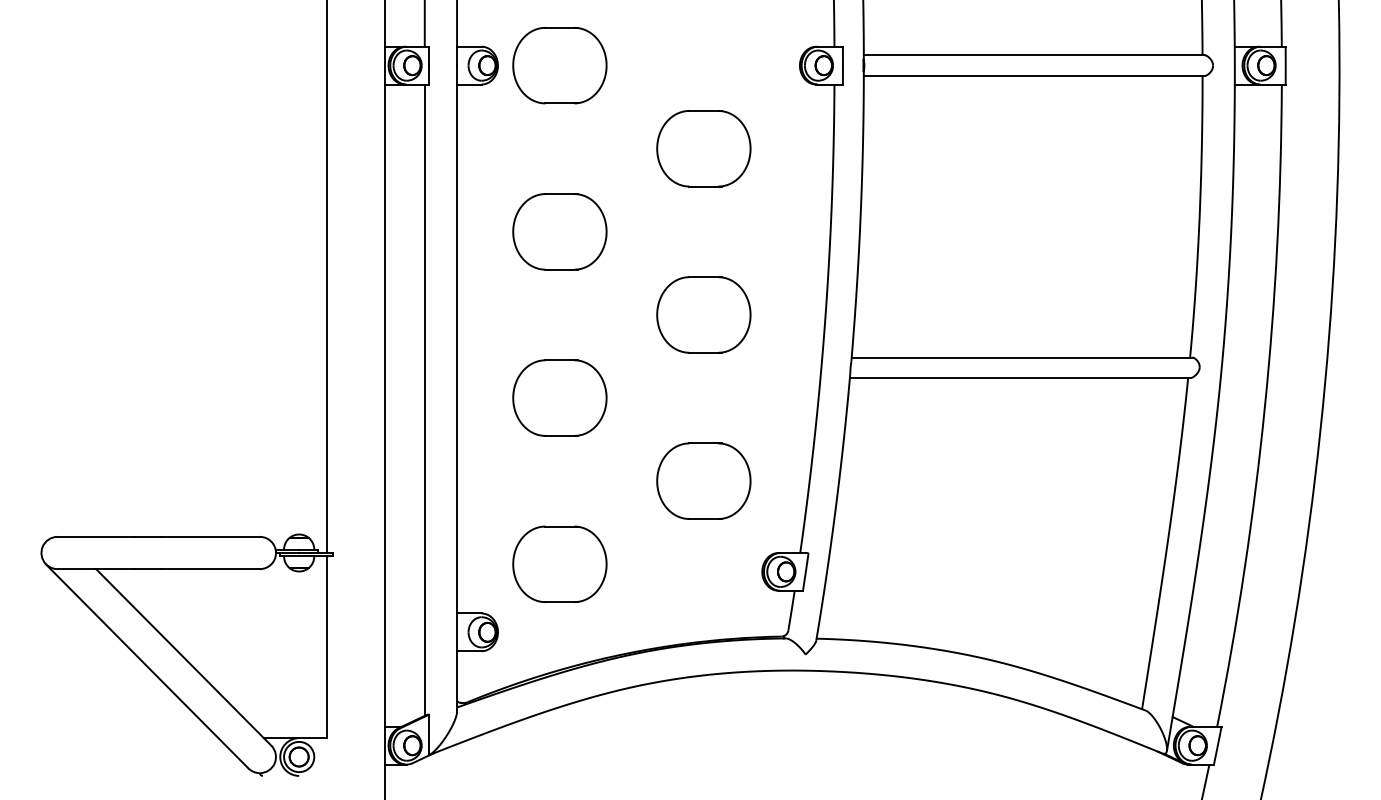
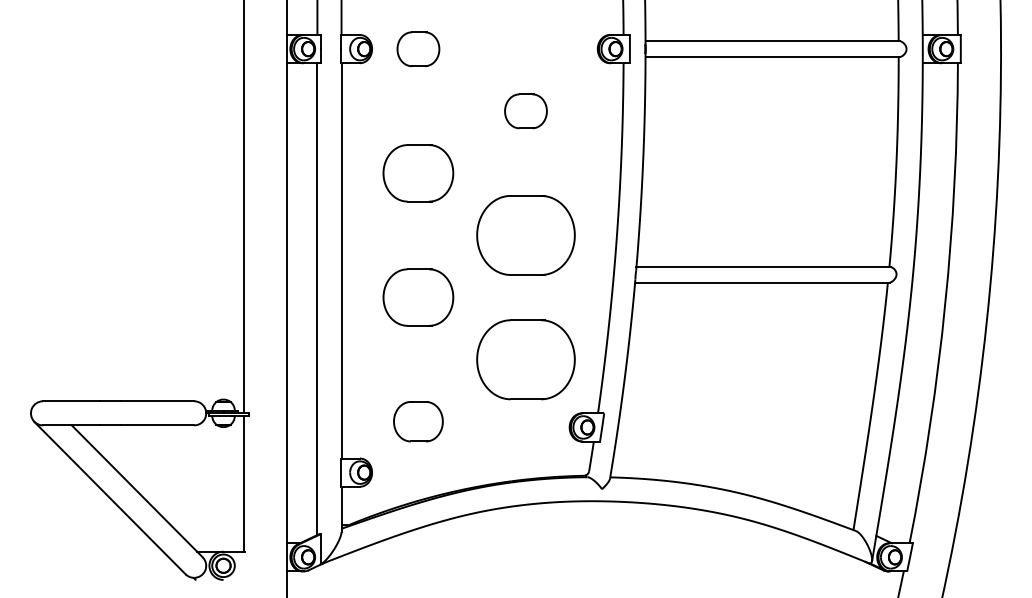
part: (560, 66) -> (418, 49), size x0.6
part: (703, 149) -> (525, 111), size x0.6
part: (703, 315) -> (525, 235), size x1.4
part: (703, 480) -> (525, 359), size x1.4
part: (560, 563) -> (418, 421), size x0.7

